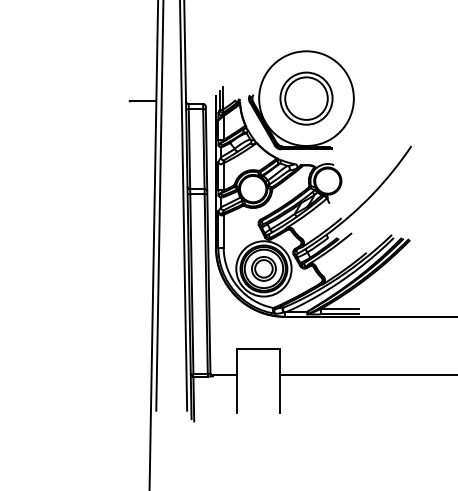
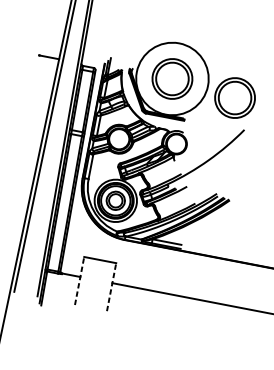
part: (391, 107) -> (235, 97), added
line: (237, 380) -> (79, 280), solid -> dashed
line: (279, 380) -> (111, 286), solid -> dashed

